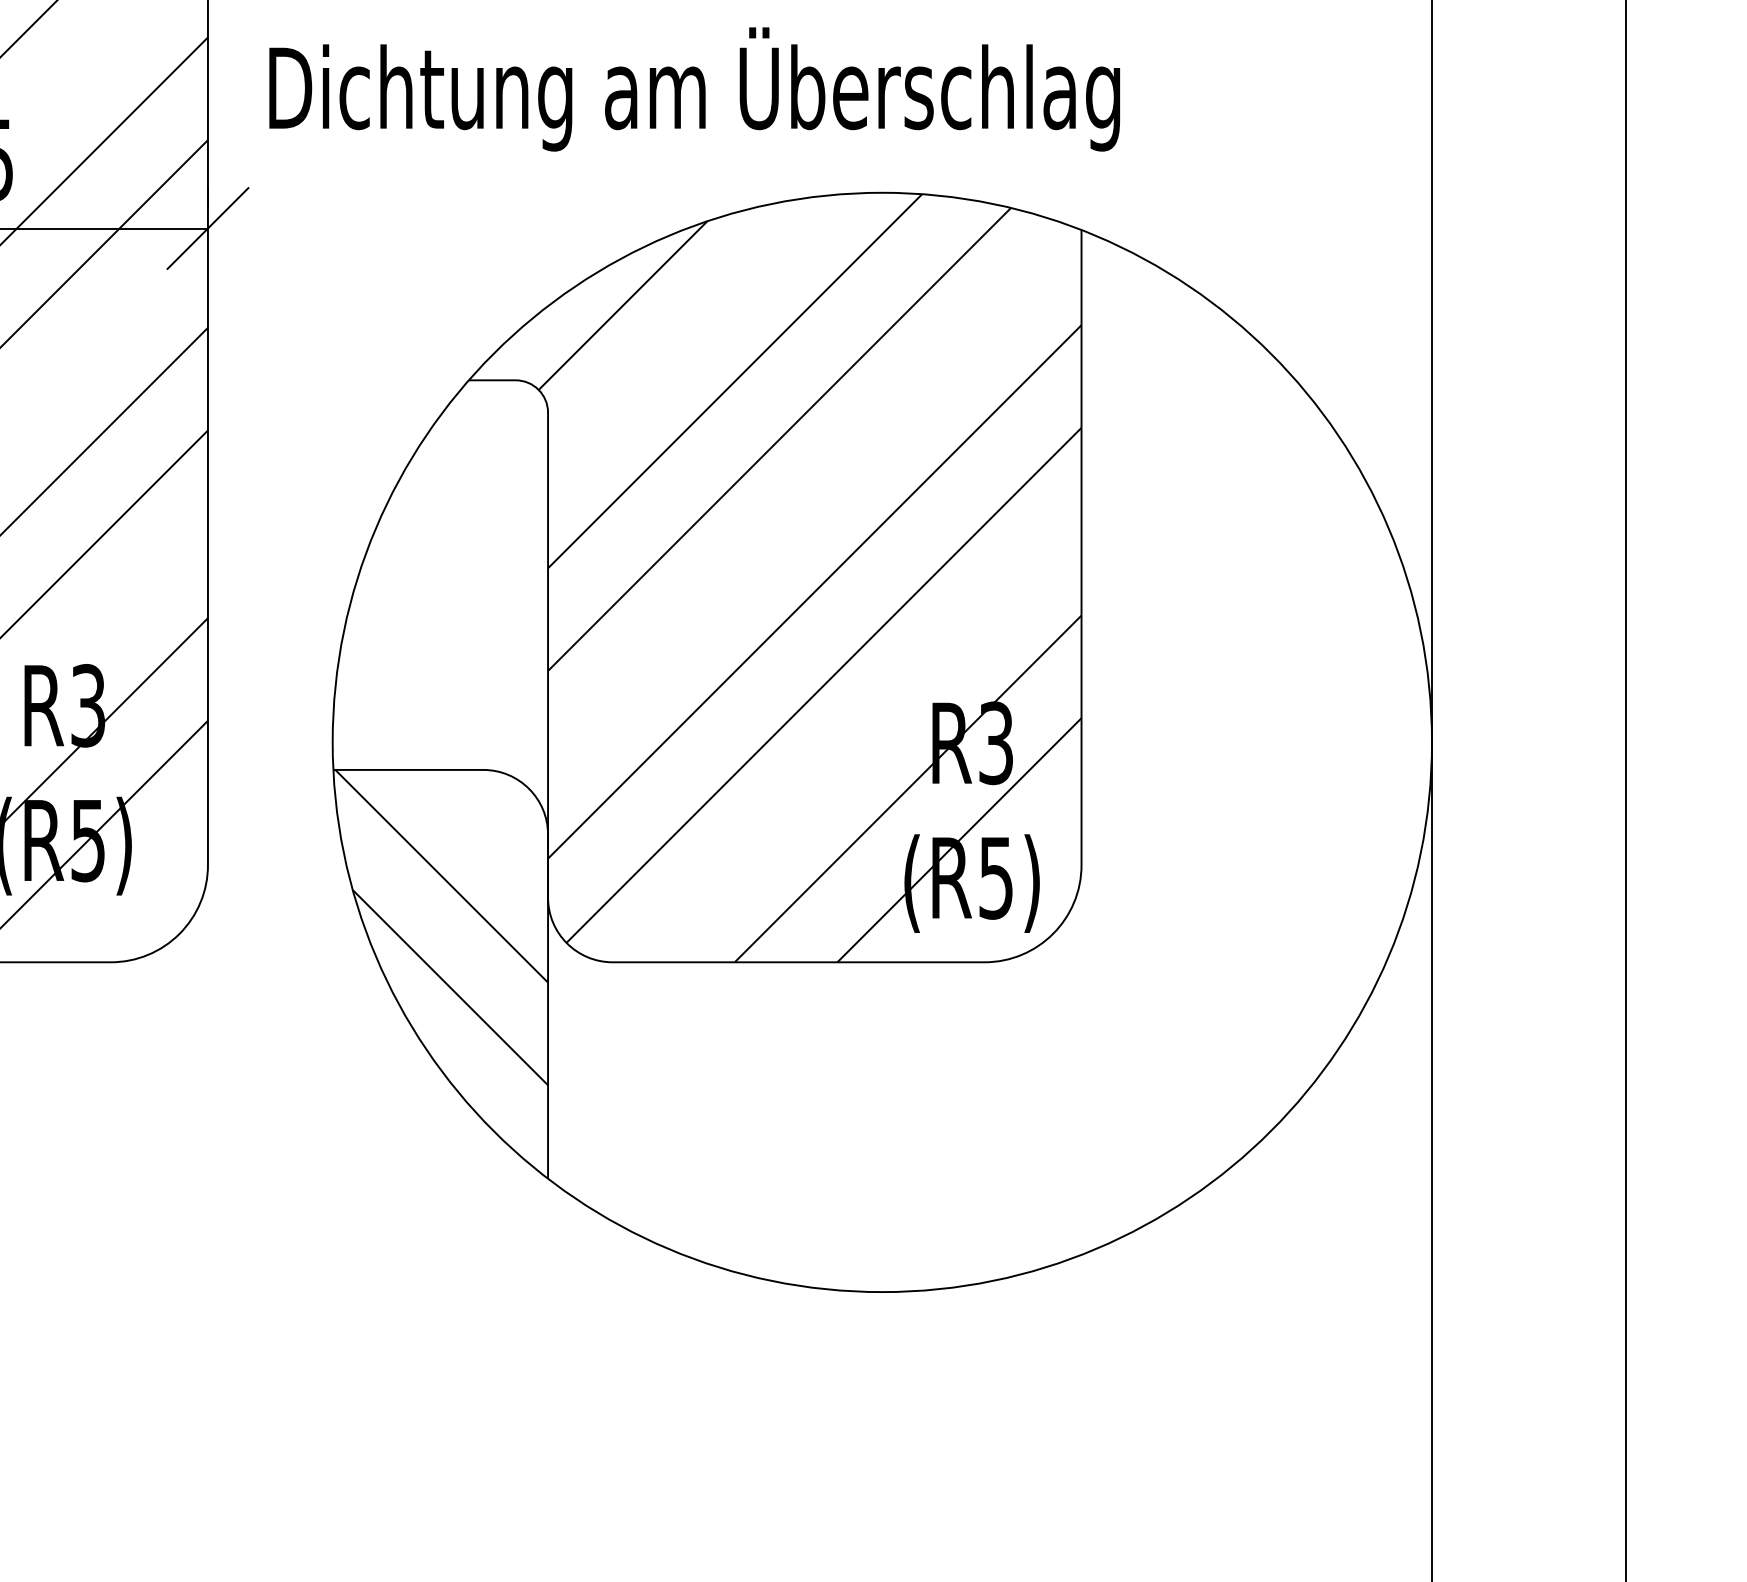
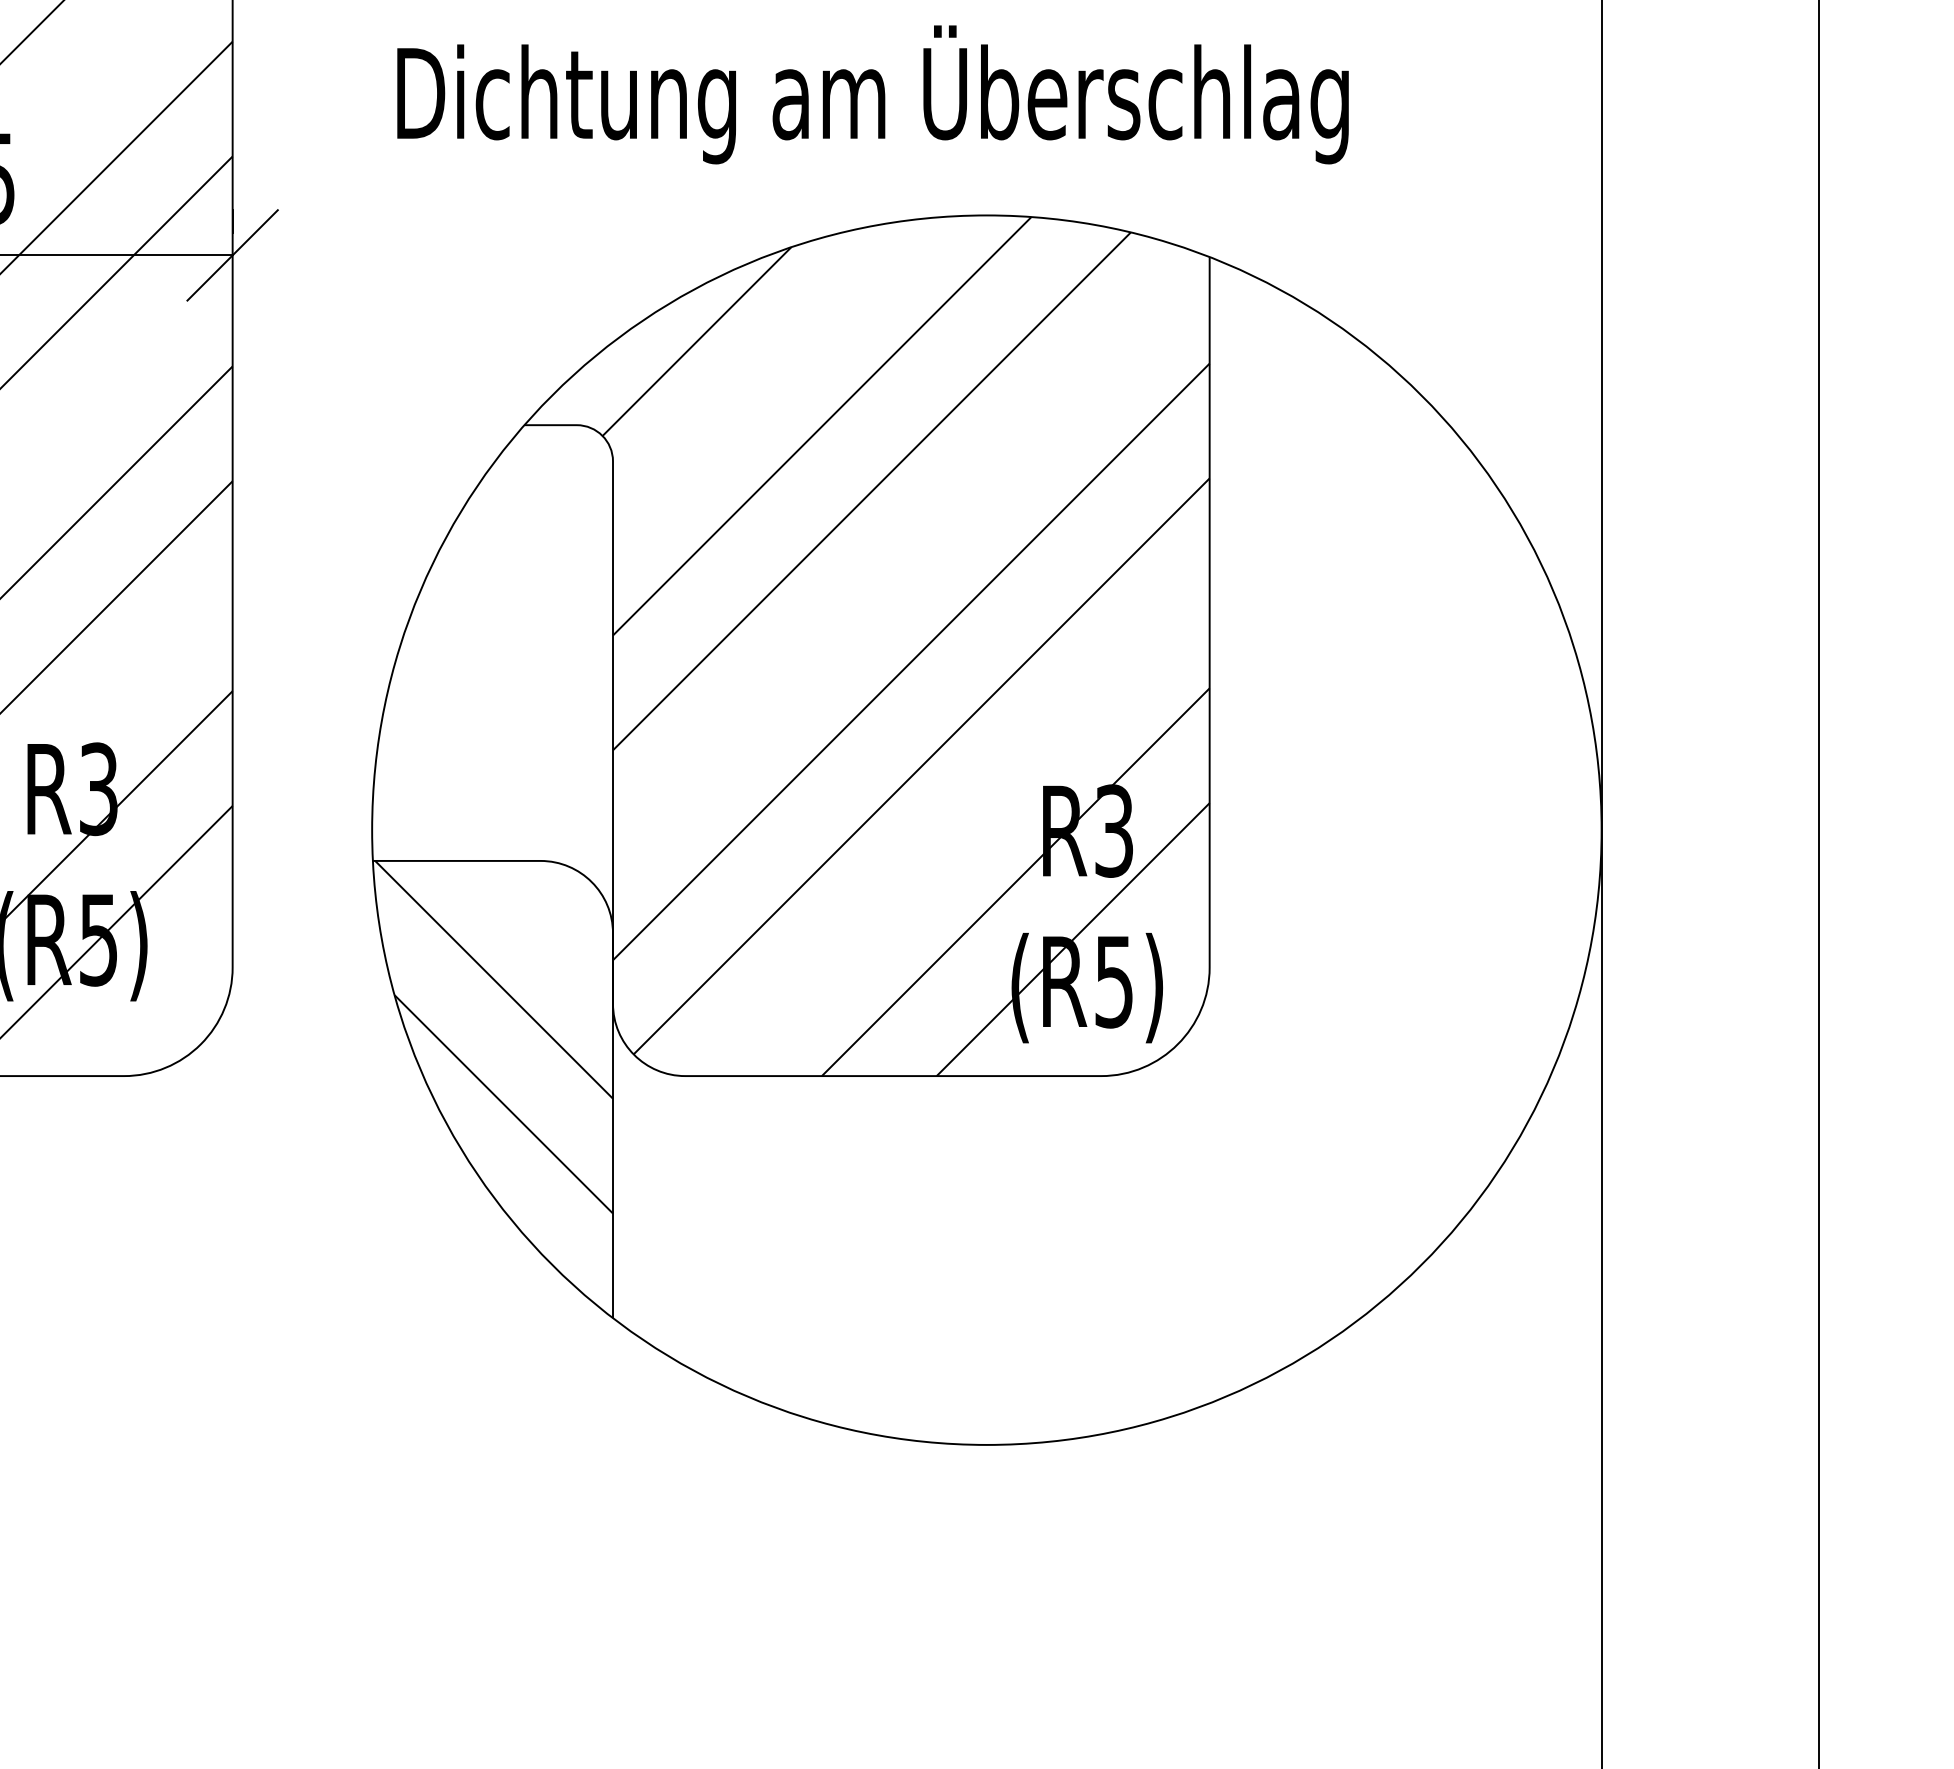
text: (694, 89) -> (872, 94), moved

